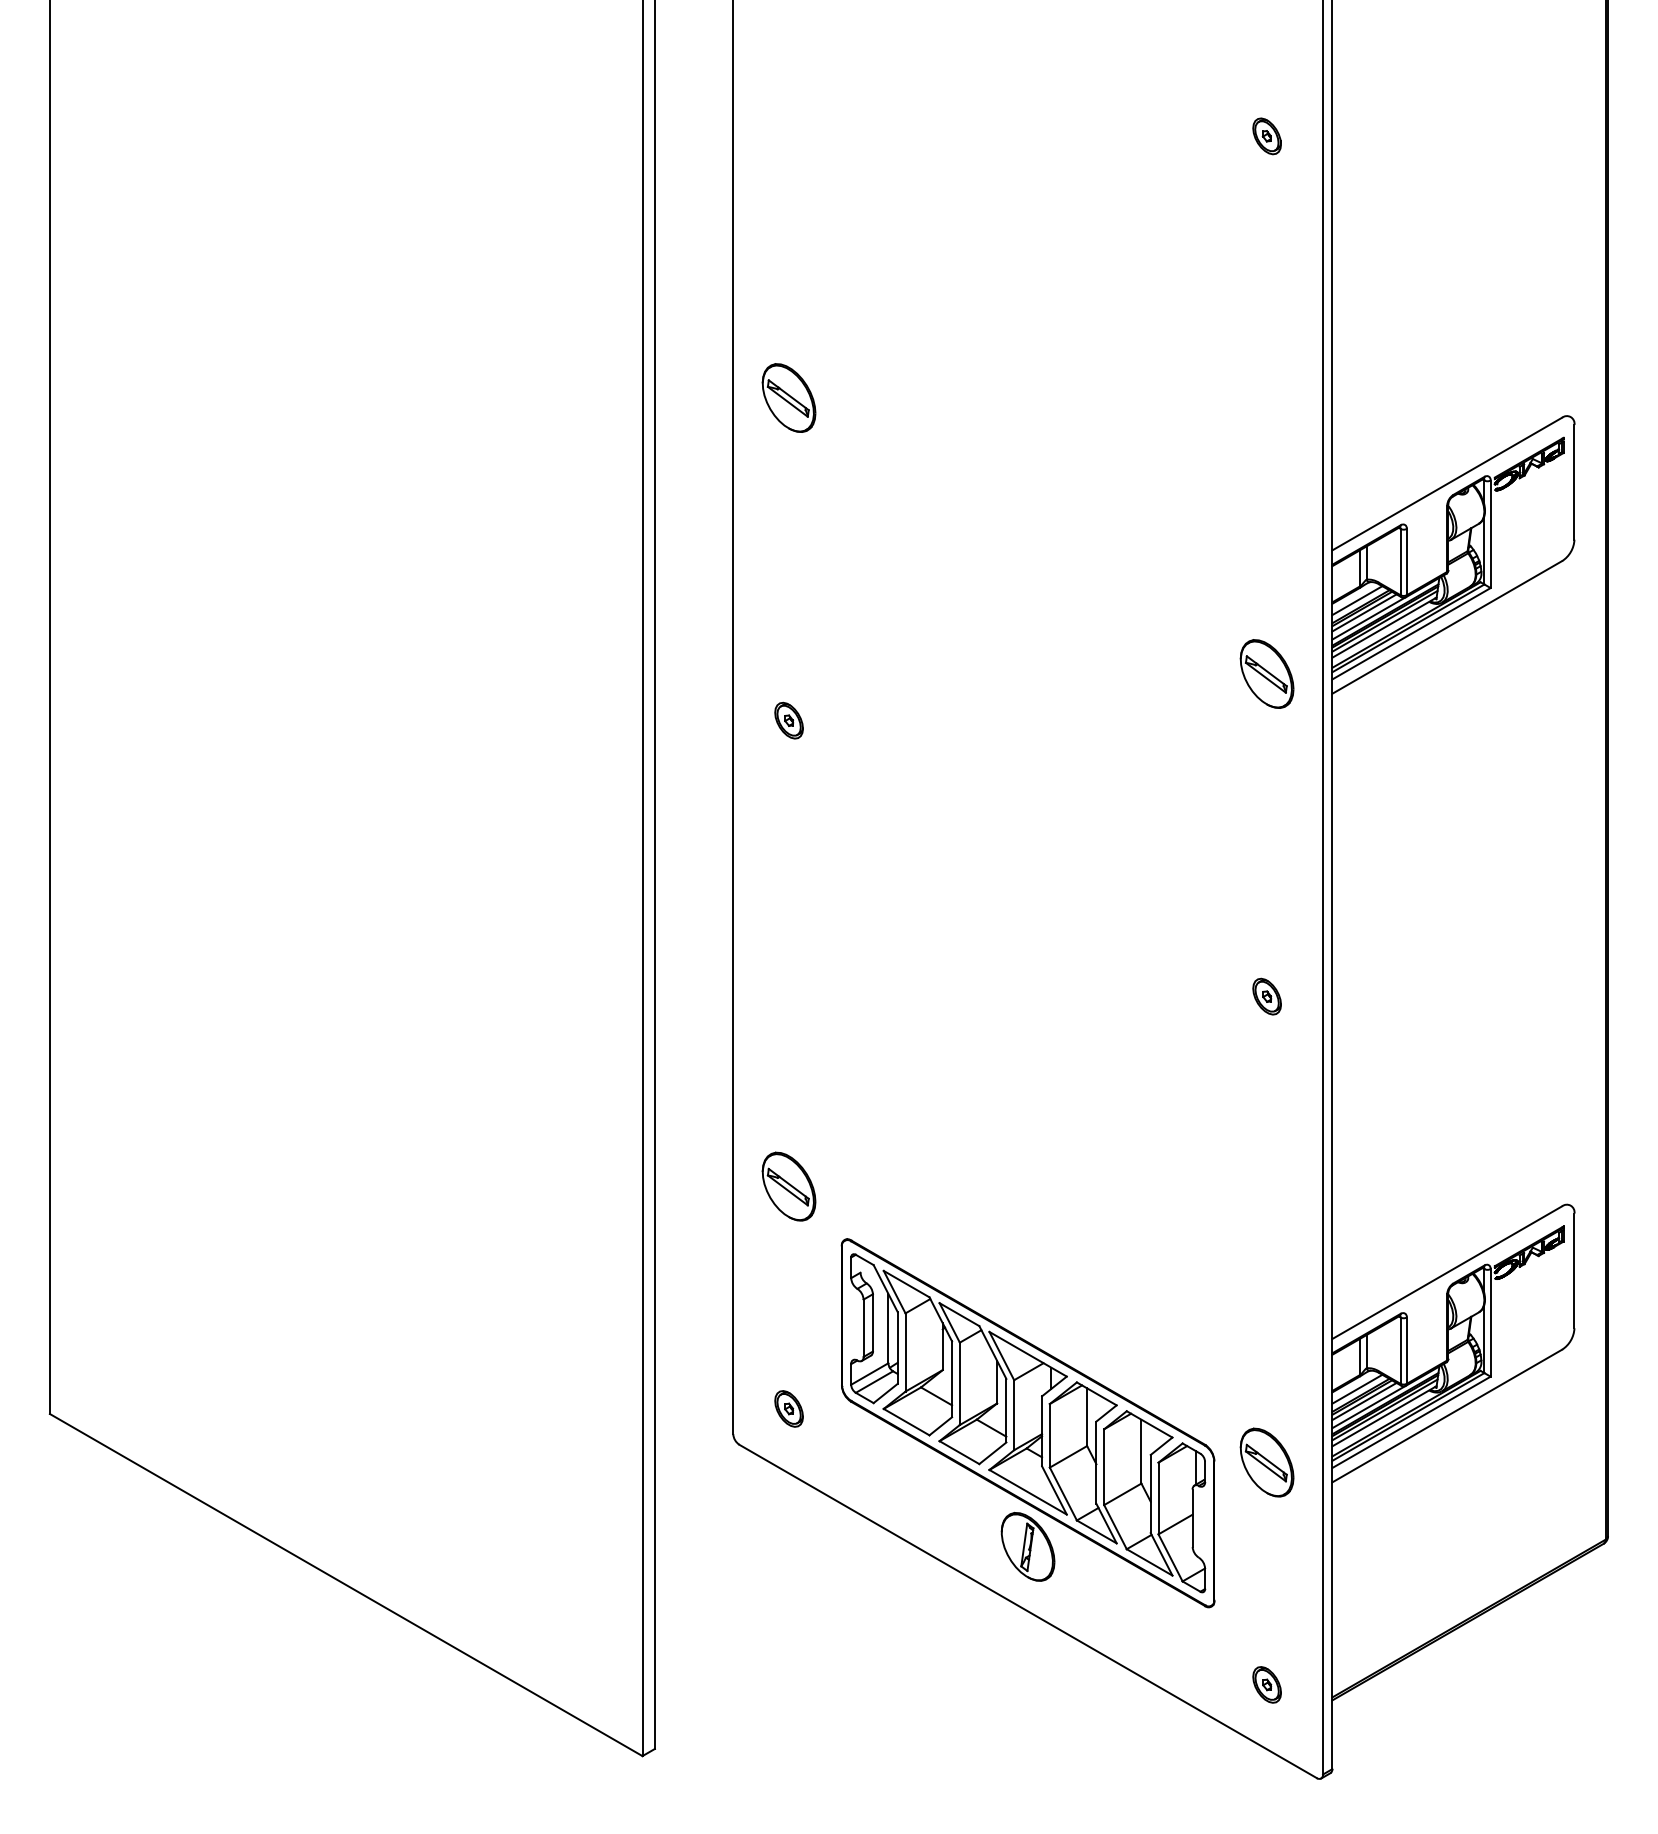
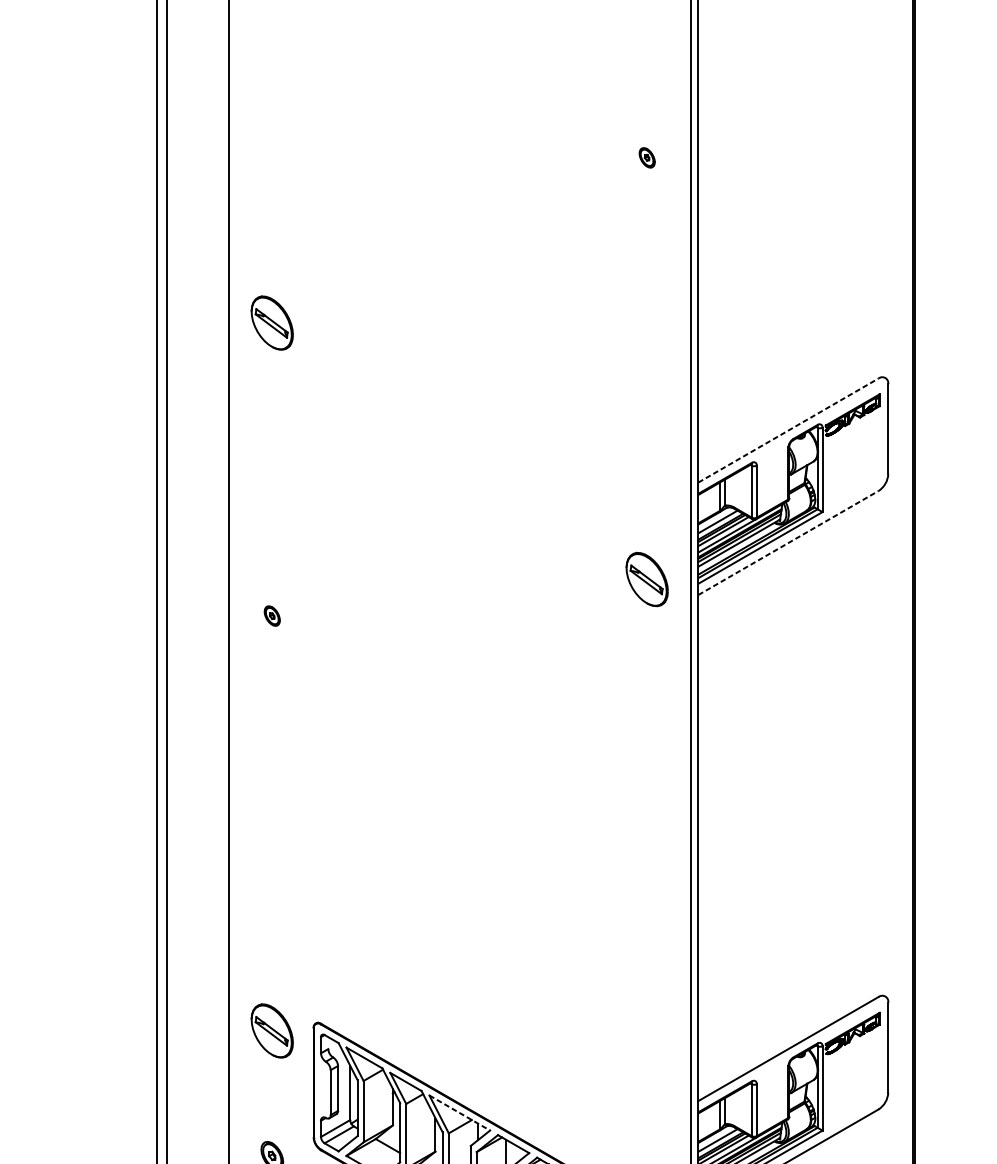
part: (1266, 136) -> (646, 157), size x0.7
part: (788, 397) -> (271, 322), moved
line: (1447, 484) -> (788, 430), solid -> dashed
line: (1447, 627) -> (788, 543), solid -> dashed
part: (788, 720) -> (271, 615), size x0.7
part: (1266, 996) -> (646, 832), removed
part: (788, 1186) -> (271, 1030), moved
line: (1028, 1354) -> (460, 1113), solid -> dashed

